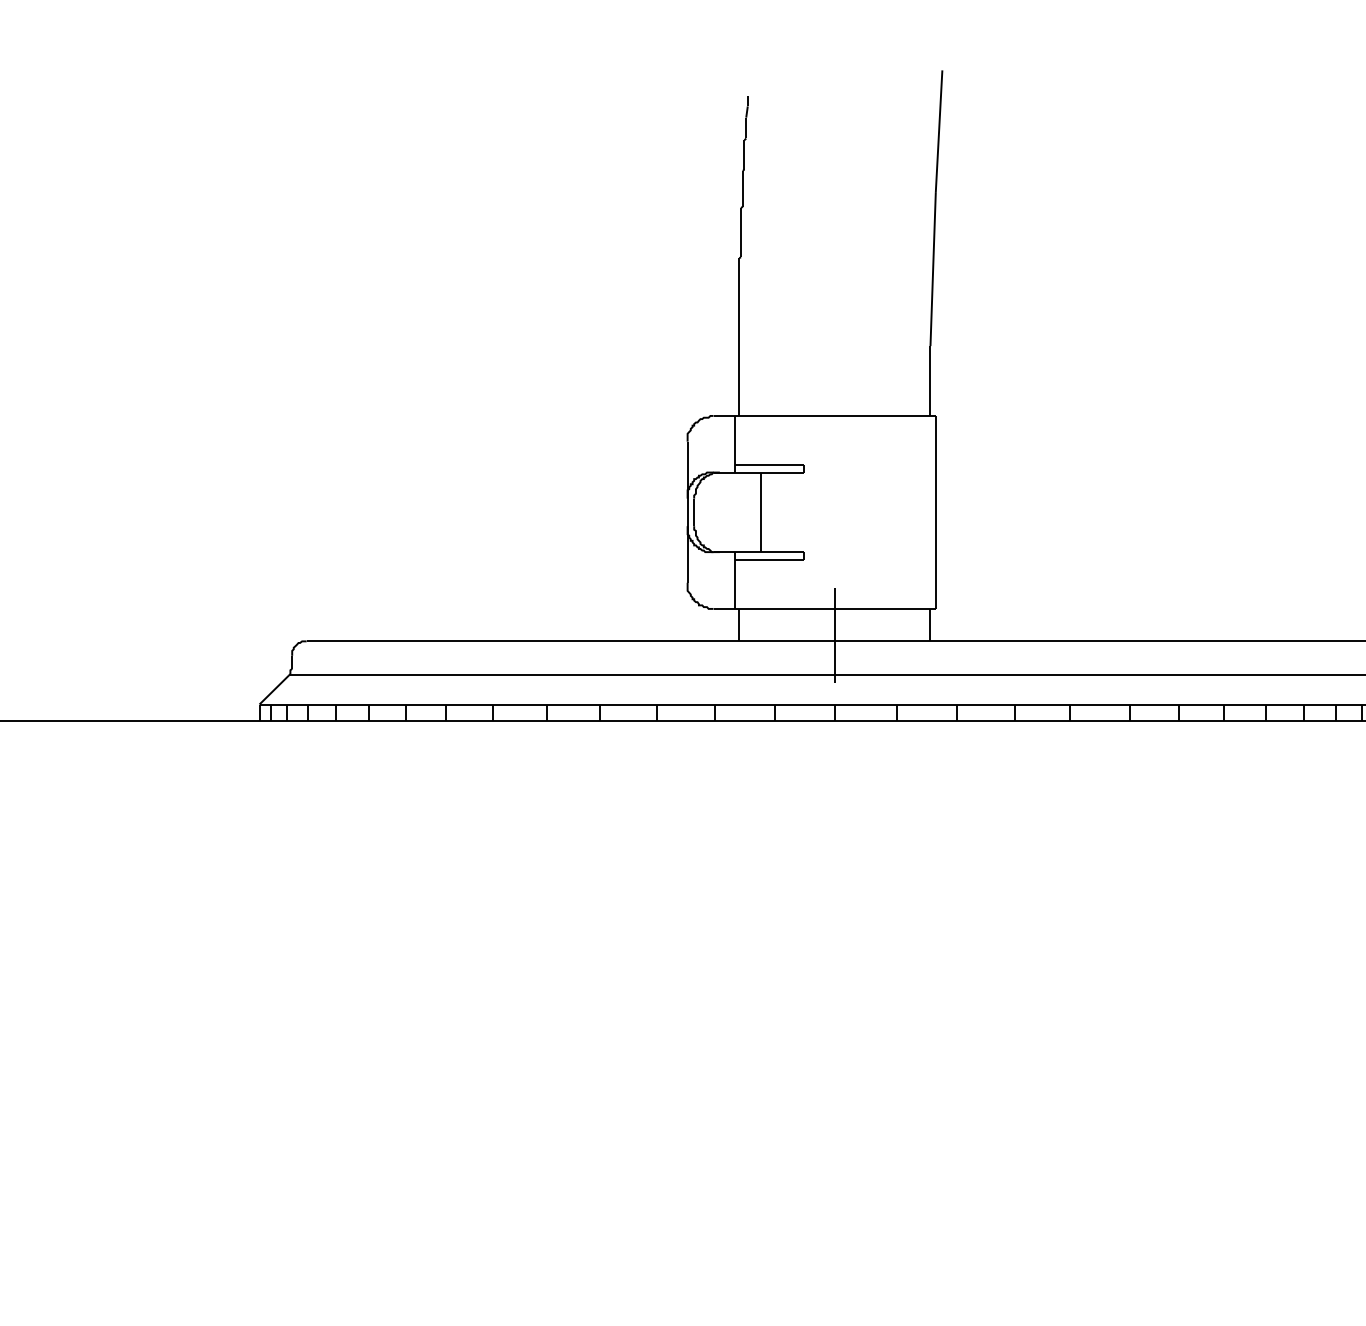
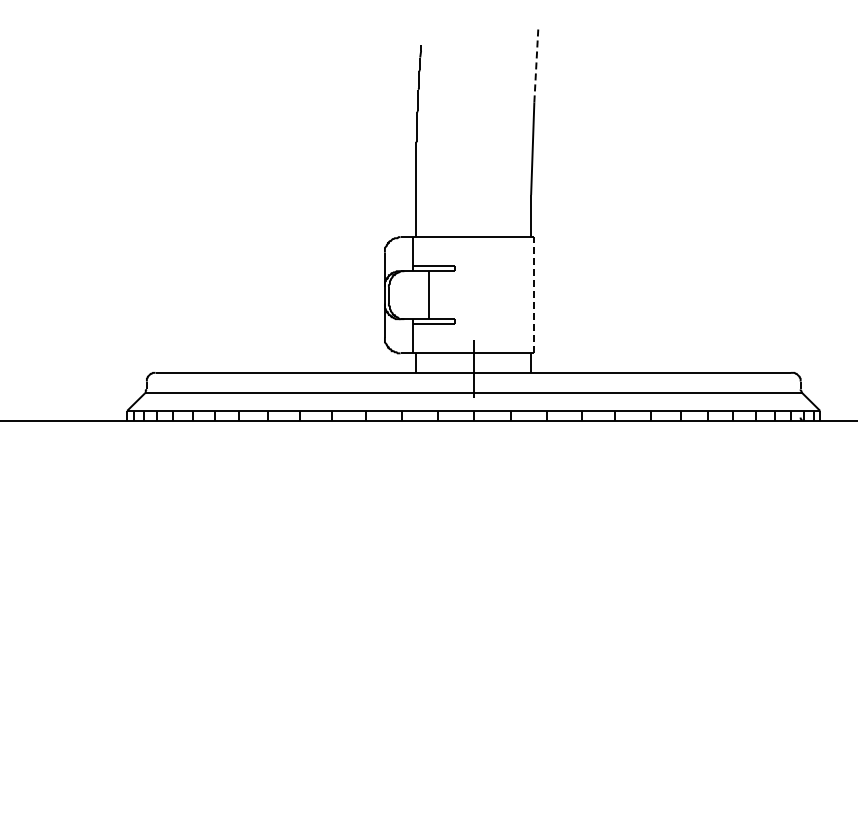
line: (939, 130) -> (536, 65), solid -> dashed
line: (936, 511) -> (534, 294), solid -> dashed

